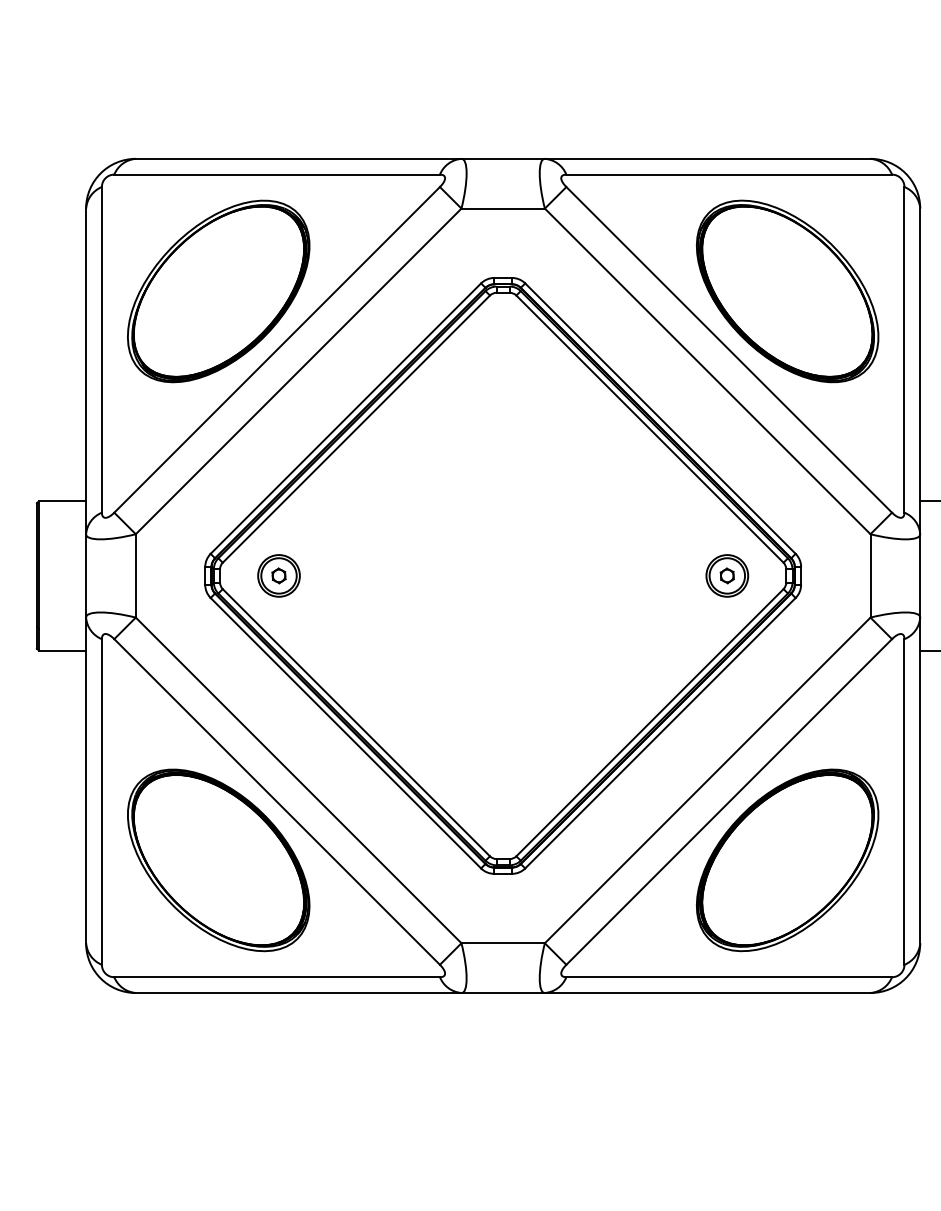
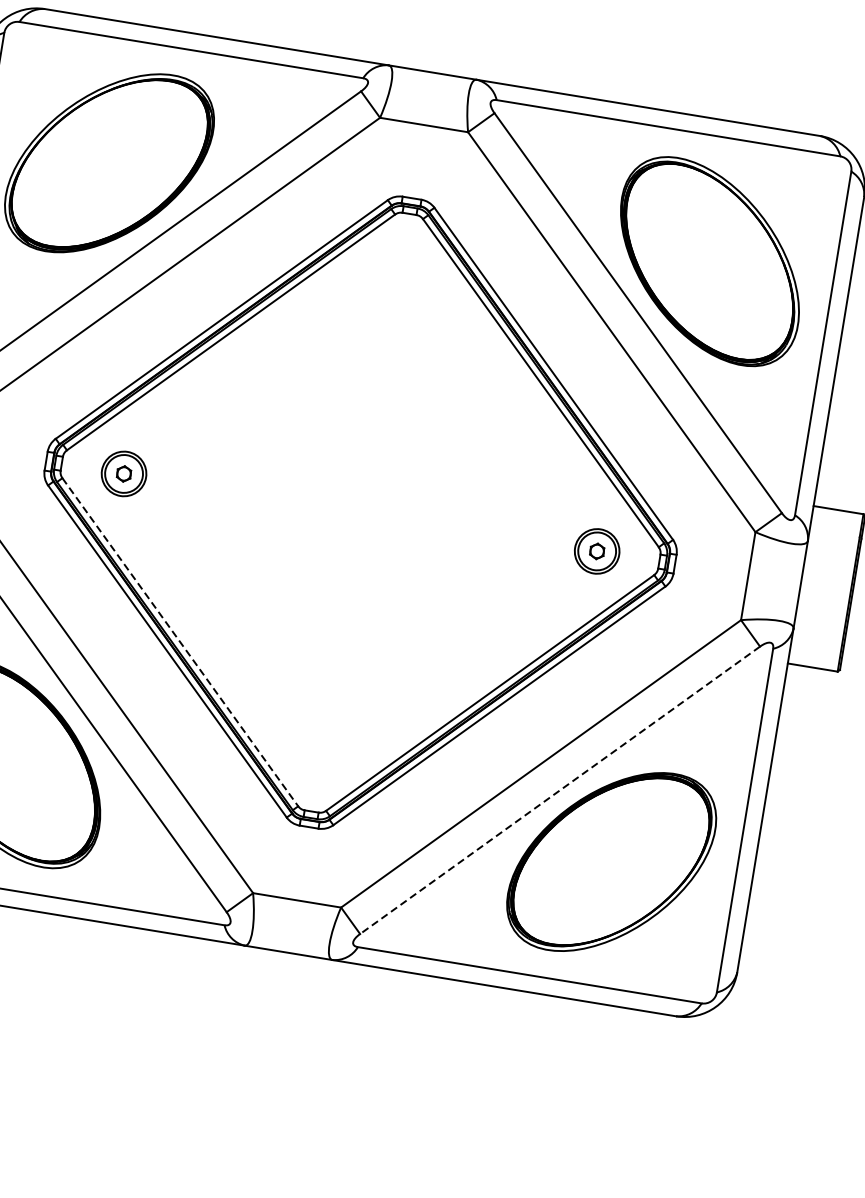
line: (356, 722) -> (180, 642), solid -> dashed
line: (728, 802) -> (559, 790), solid -> dashed

